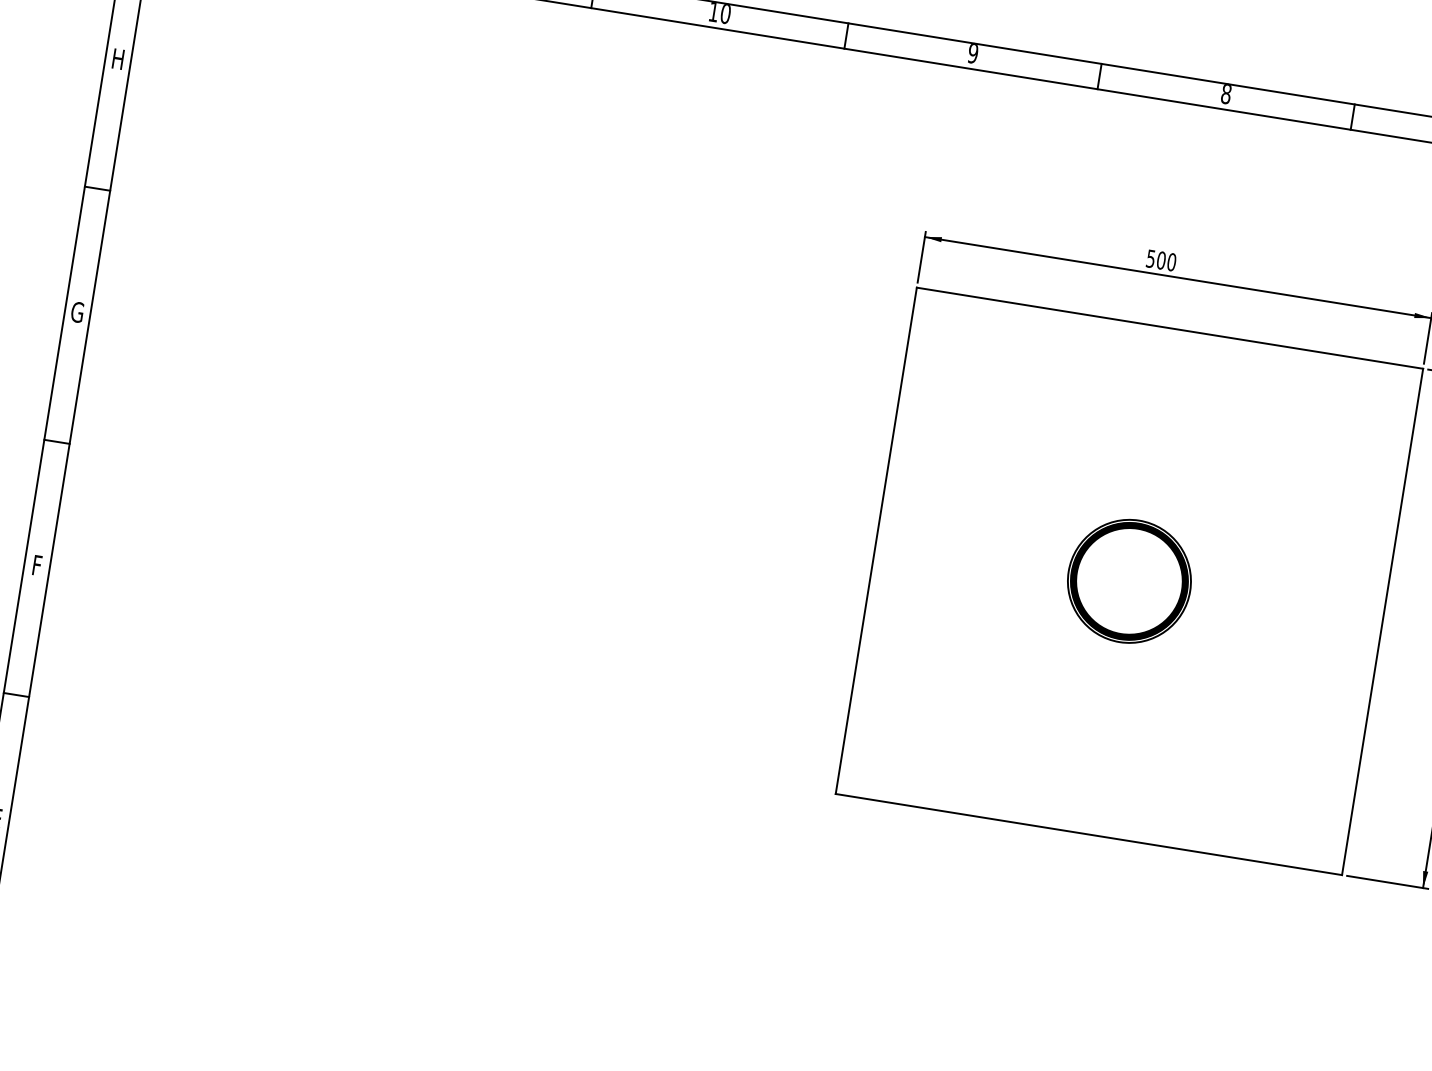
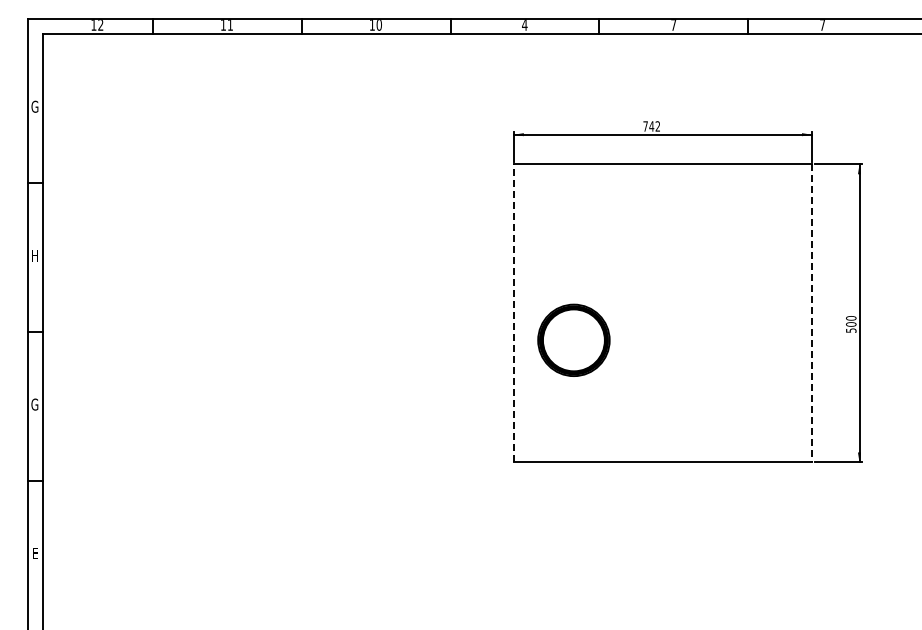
text: (972, 54) -> (524, 25), 9 -> 4
text: (117, 58) -> (34, 106), H -> G
text: (1225, 94) -> (673, 25), 8 -> 7
text: (1160, 260) -> (651, 126), 500 -> 742
text: (76, 311) -> (34, 255), G -> H
line: (877, 541) -> (514, 313), solid -> dashed
text: (36, 565) -> (34, 404), F -> G
part: (1128, 579) -> (573, 339), moved
line: (1381, 622) -> (811, 313), solid -> dashed

